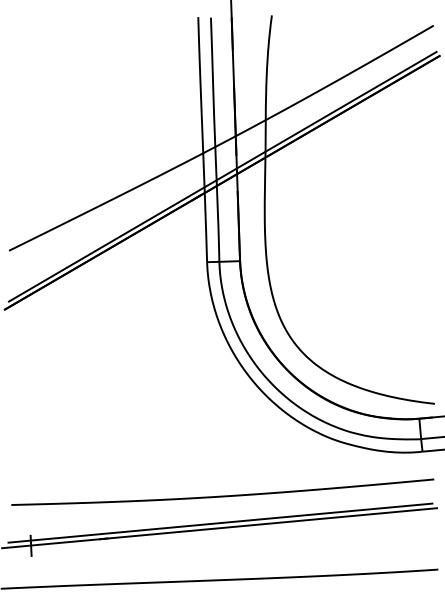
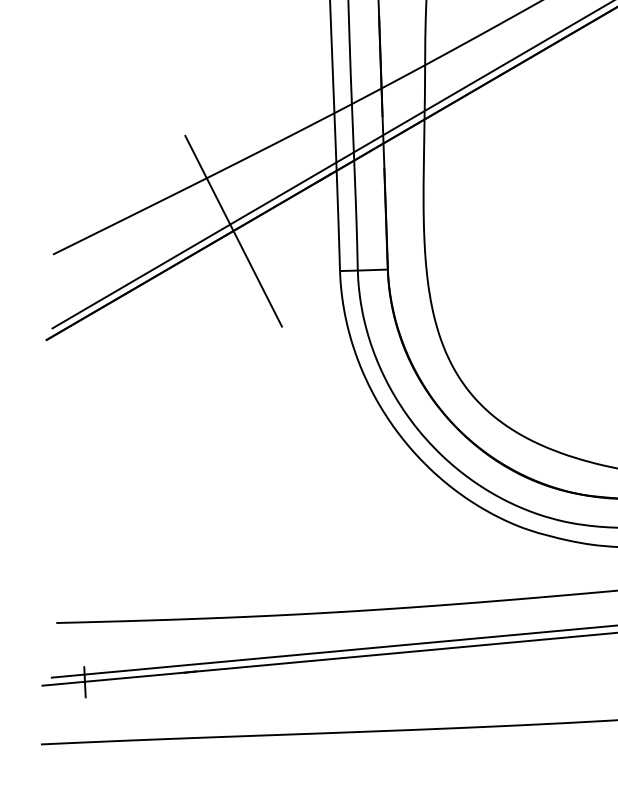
line: (133, 234) -> (233, 230), added

